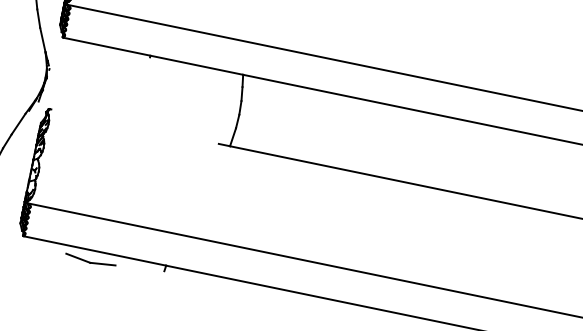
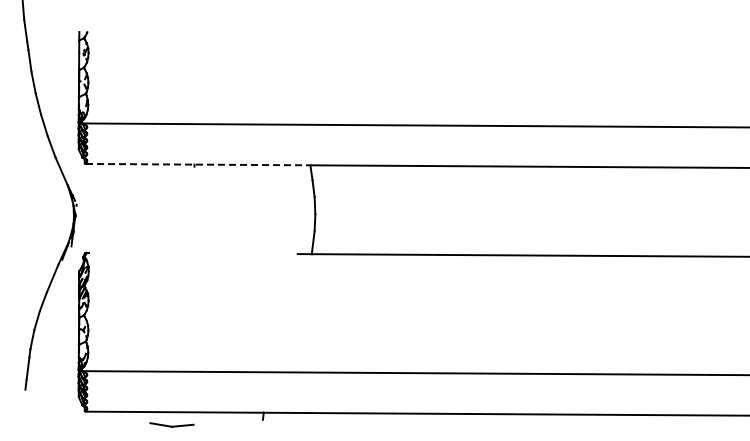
line: (153, 56) -> (198, 164), solid -> dashed
part: (90, 260) -> (171, 424), size x0.7

